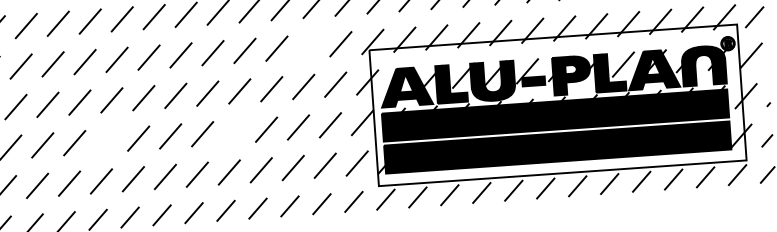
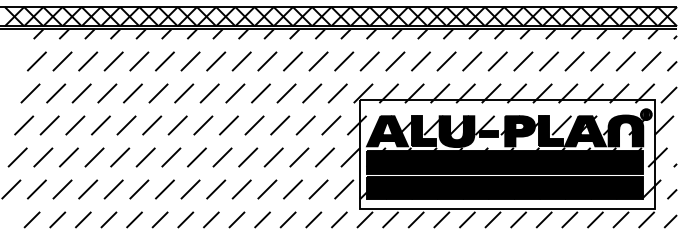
line: (309, 46) -> (312, 93), added
line: (234, 131) -> (248, 157), added
line: (106, 140) -> (145, 157), added

